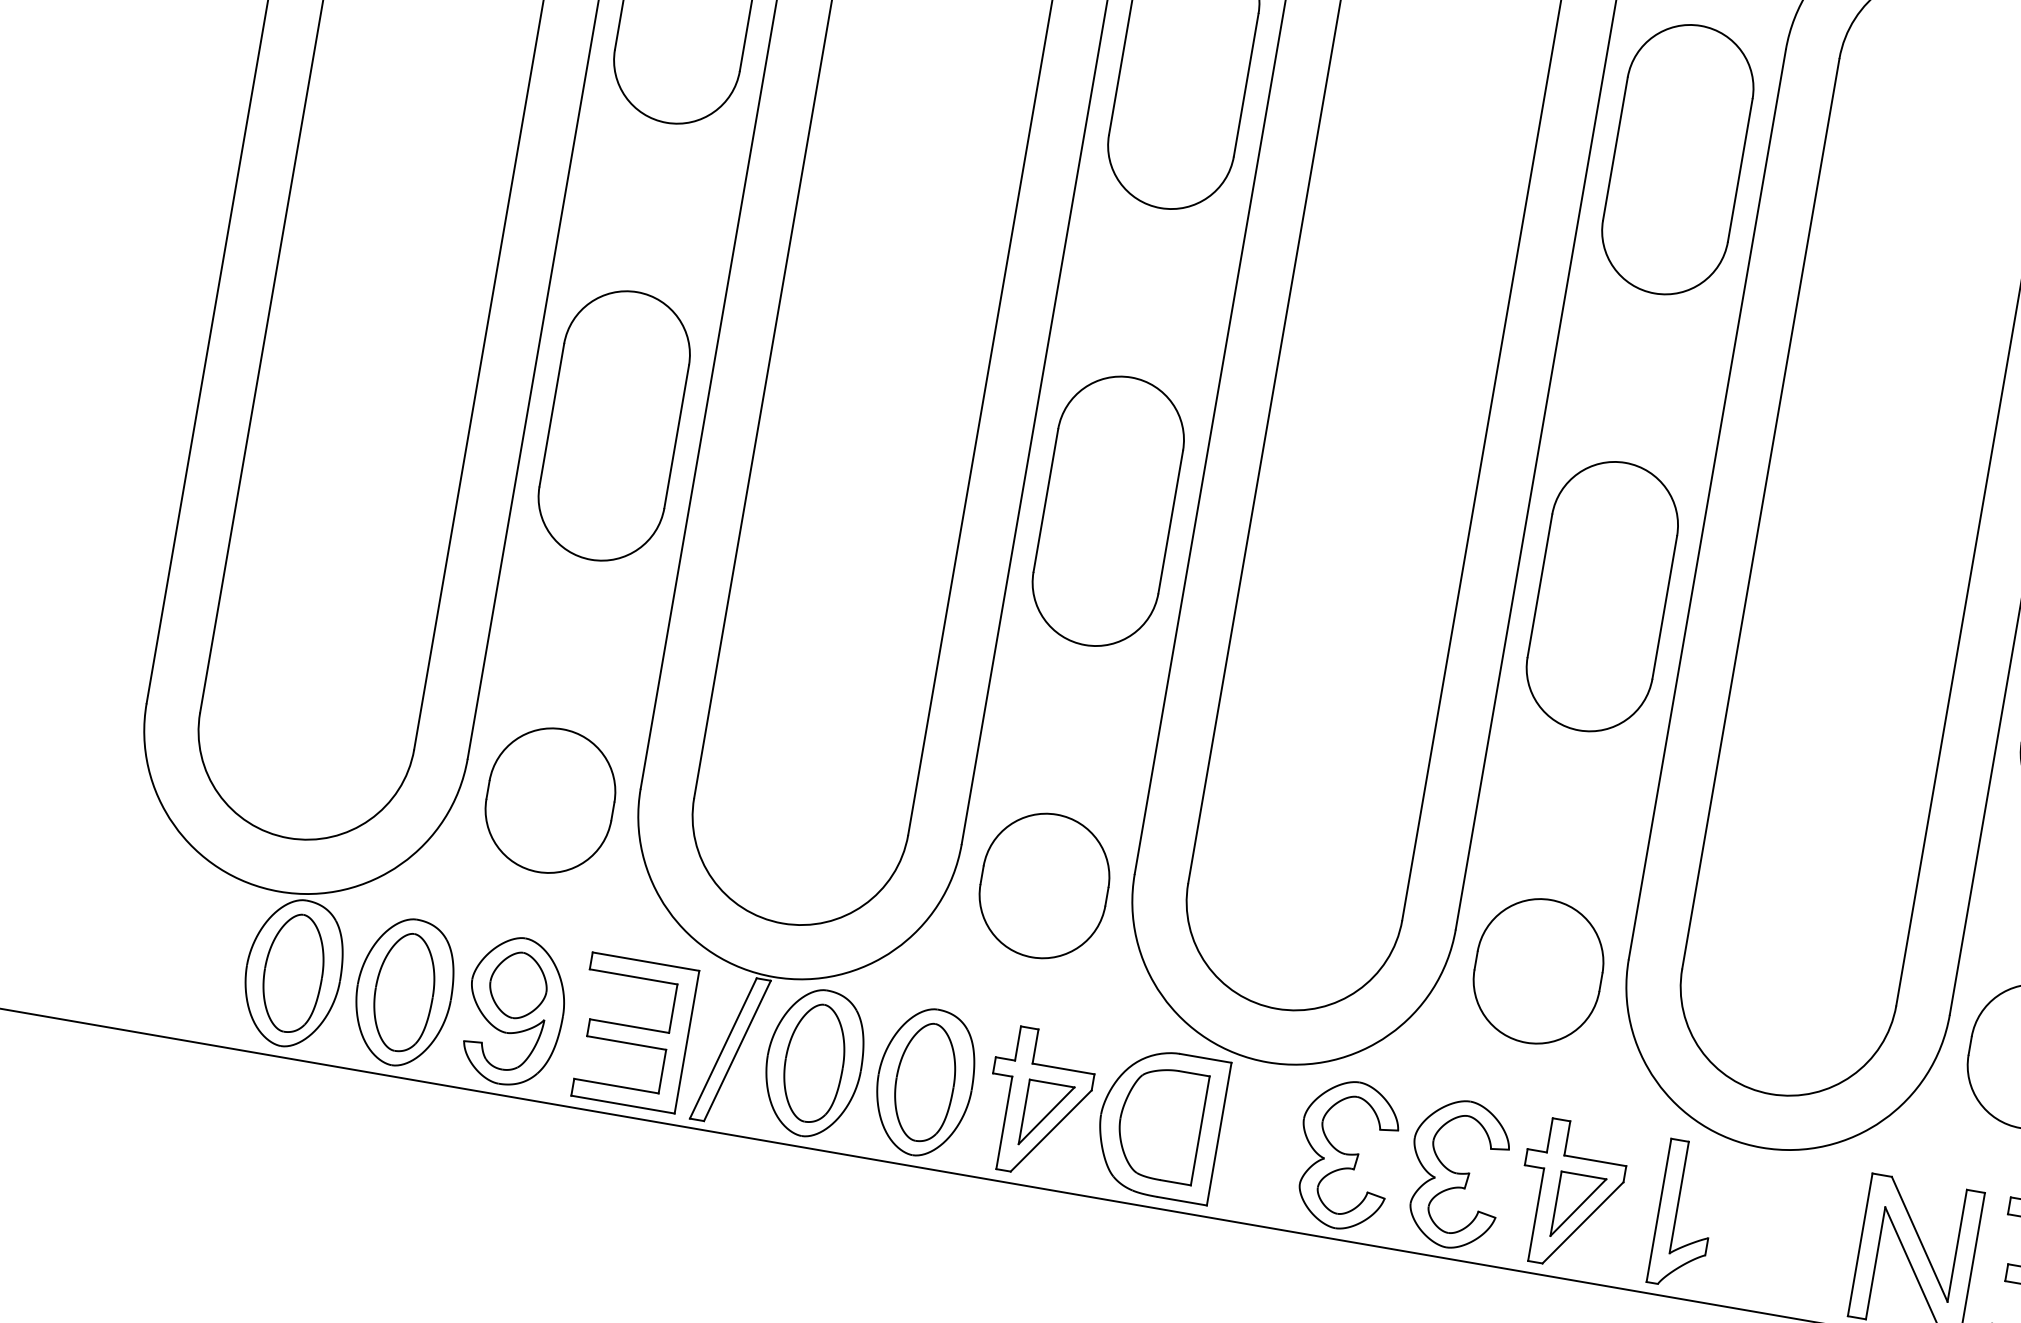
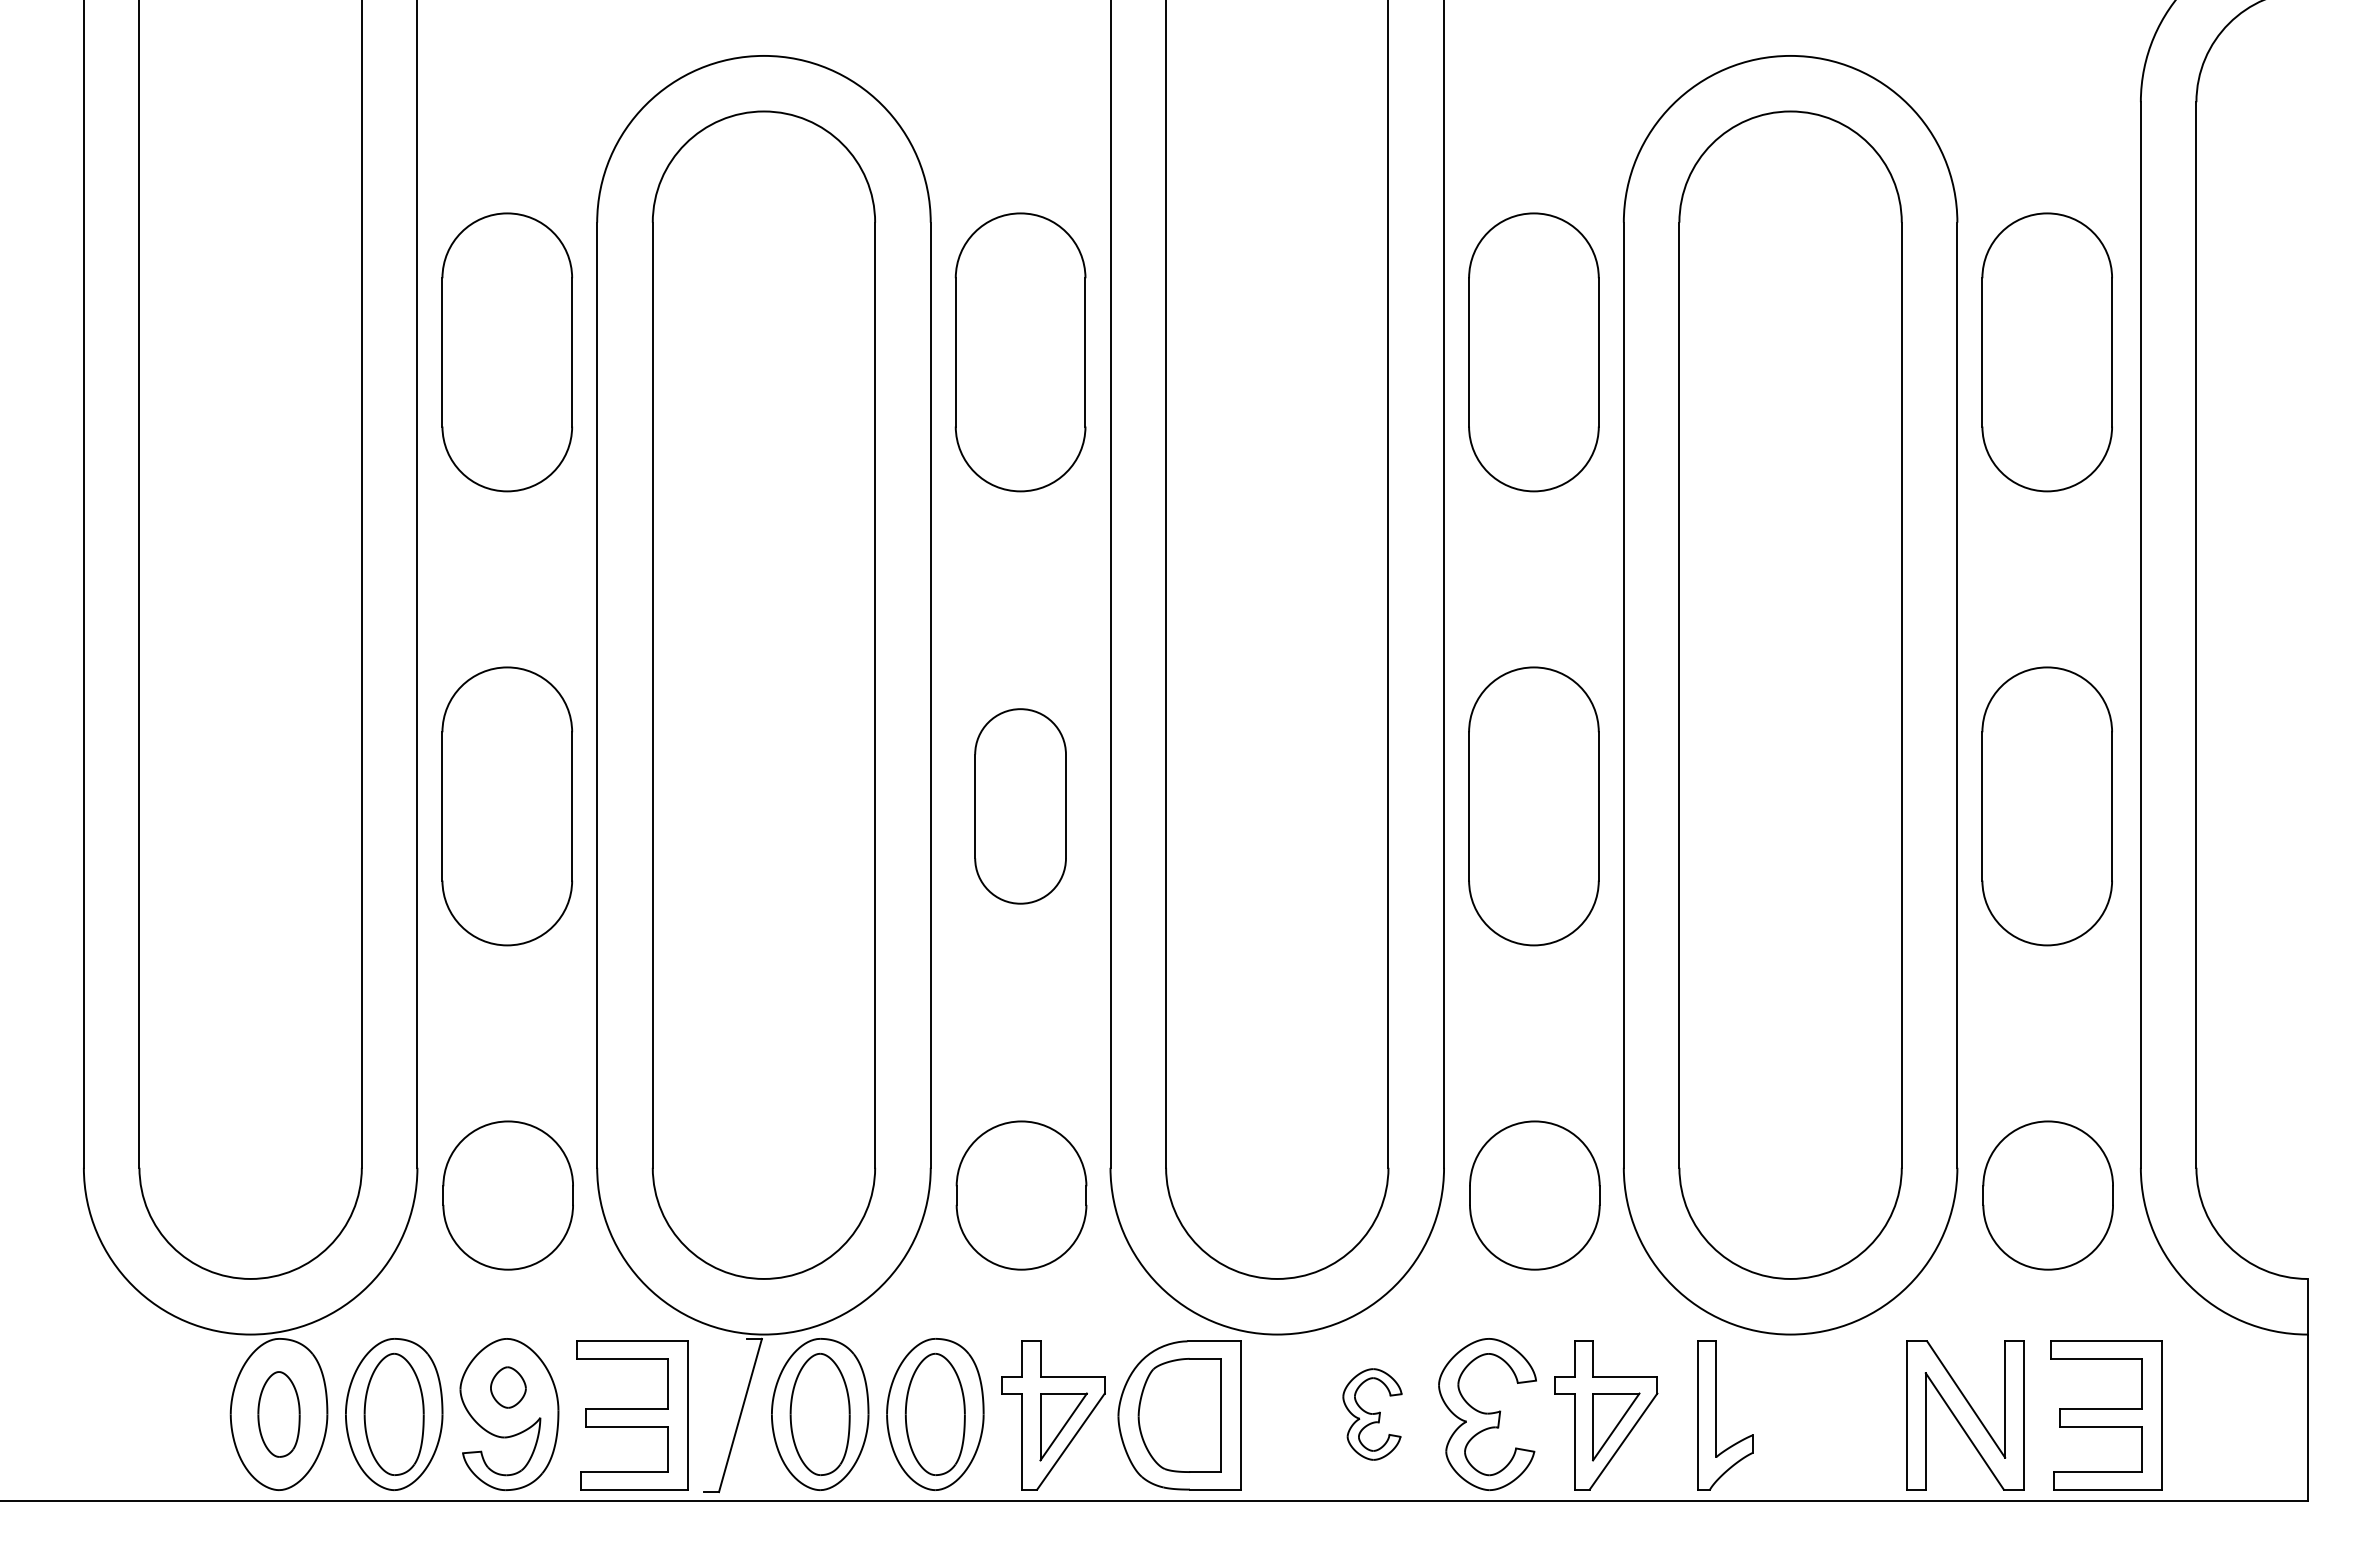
part: (1108, 511) -> (1020, 806), size x0.7
part: (292, 973) -> (278, 1414), size x0.7
part: (518, 985) -> (508, 1387), size x0.6
line: (723, 1048) -> (725, 1415), removed
part: (1345, 1155) -> (1372, 1414), size x0.6

